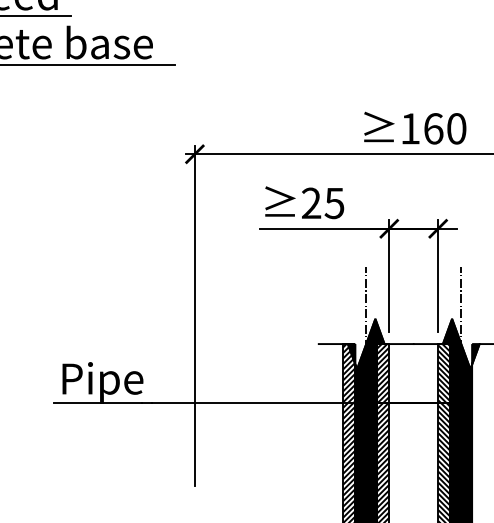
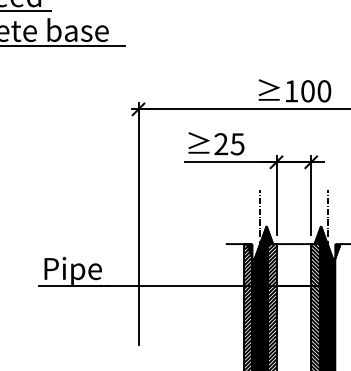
text: (432, 129) -> (307, 91), 160 -> 100

